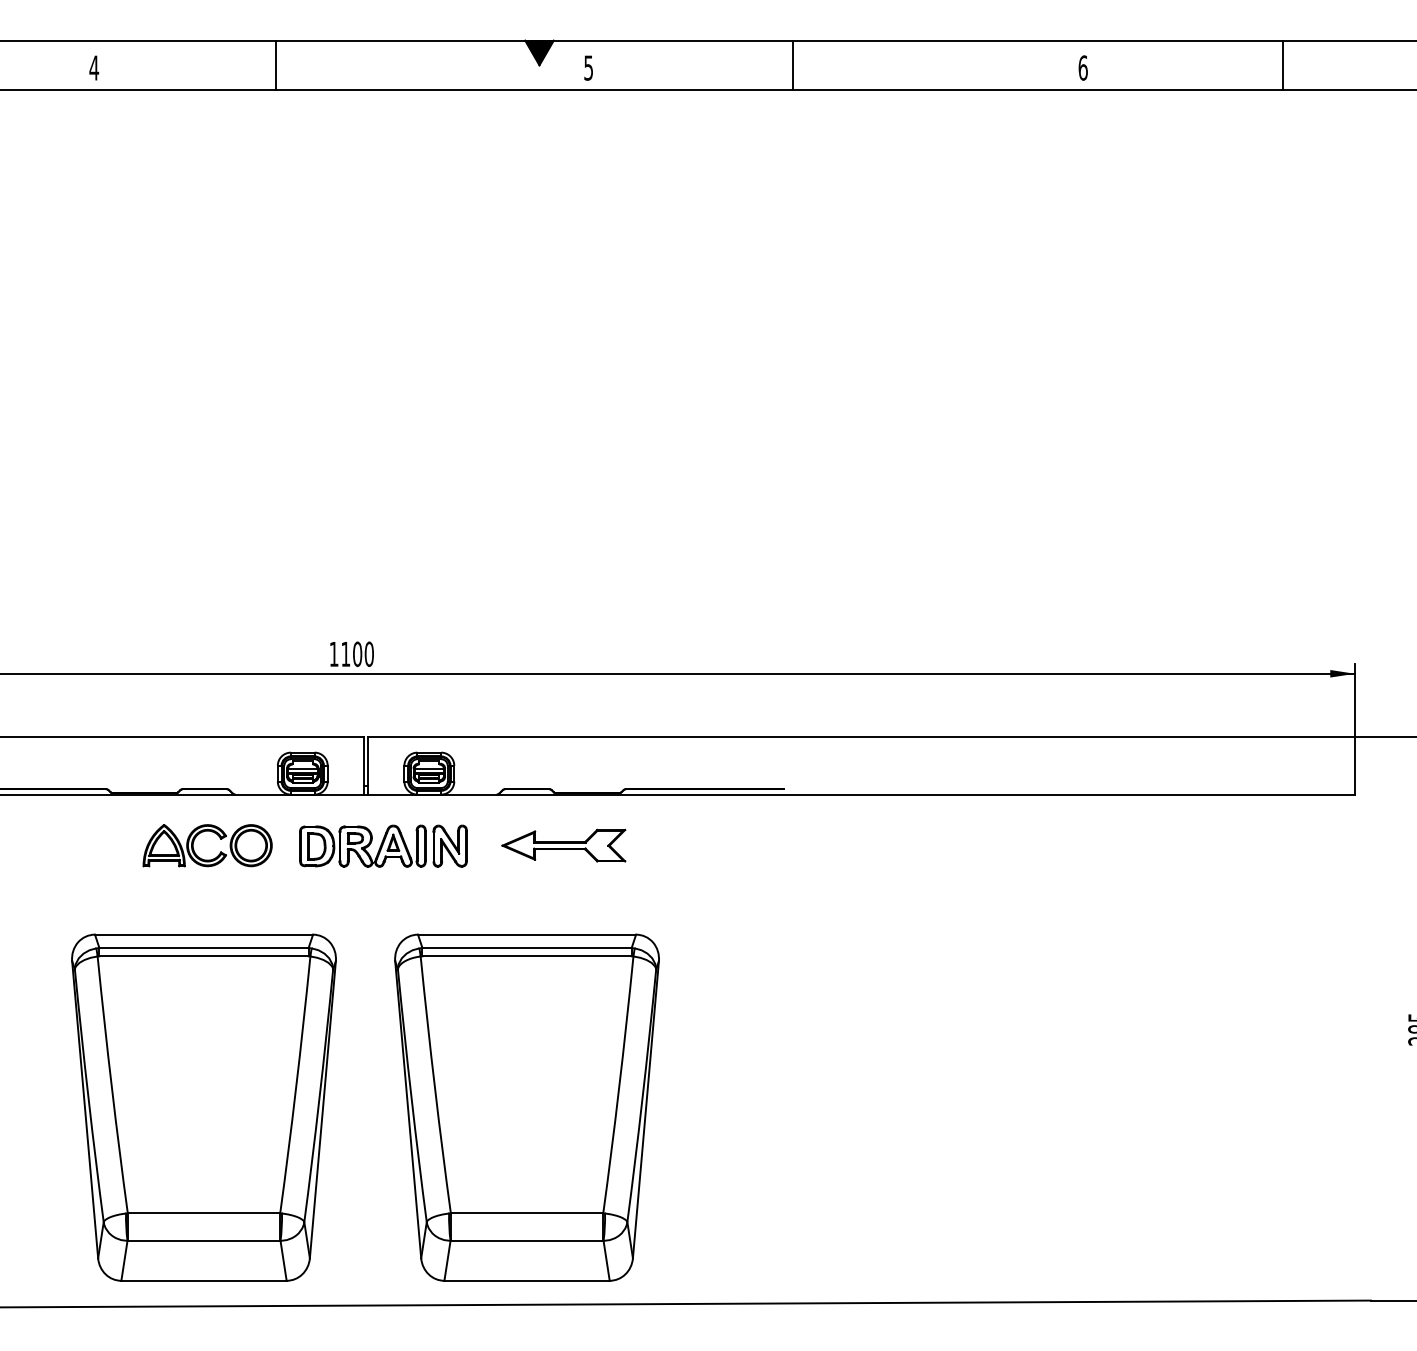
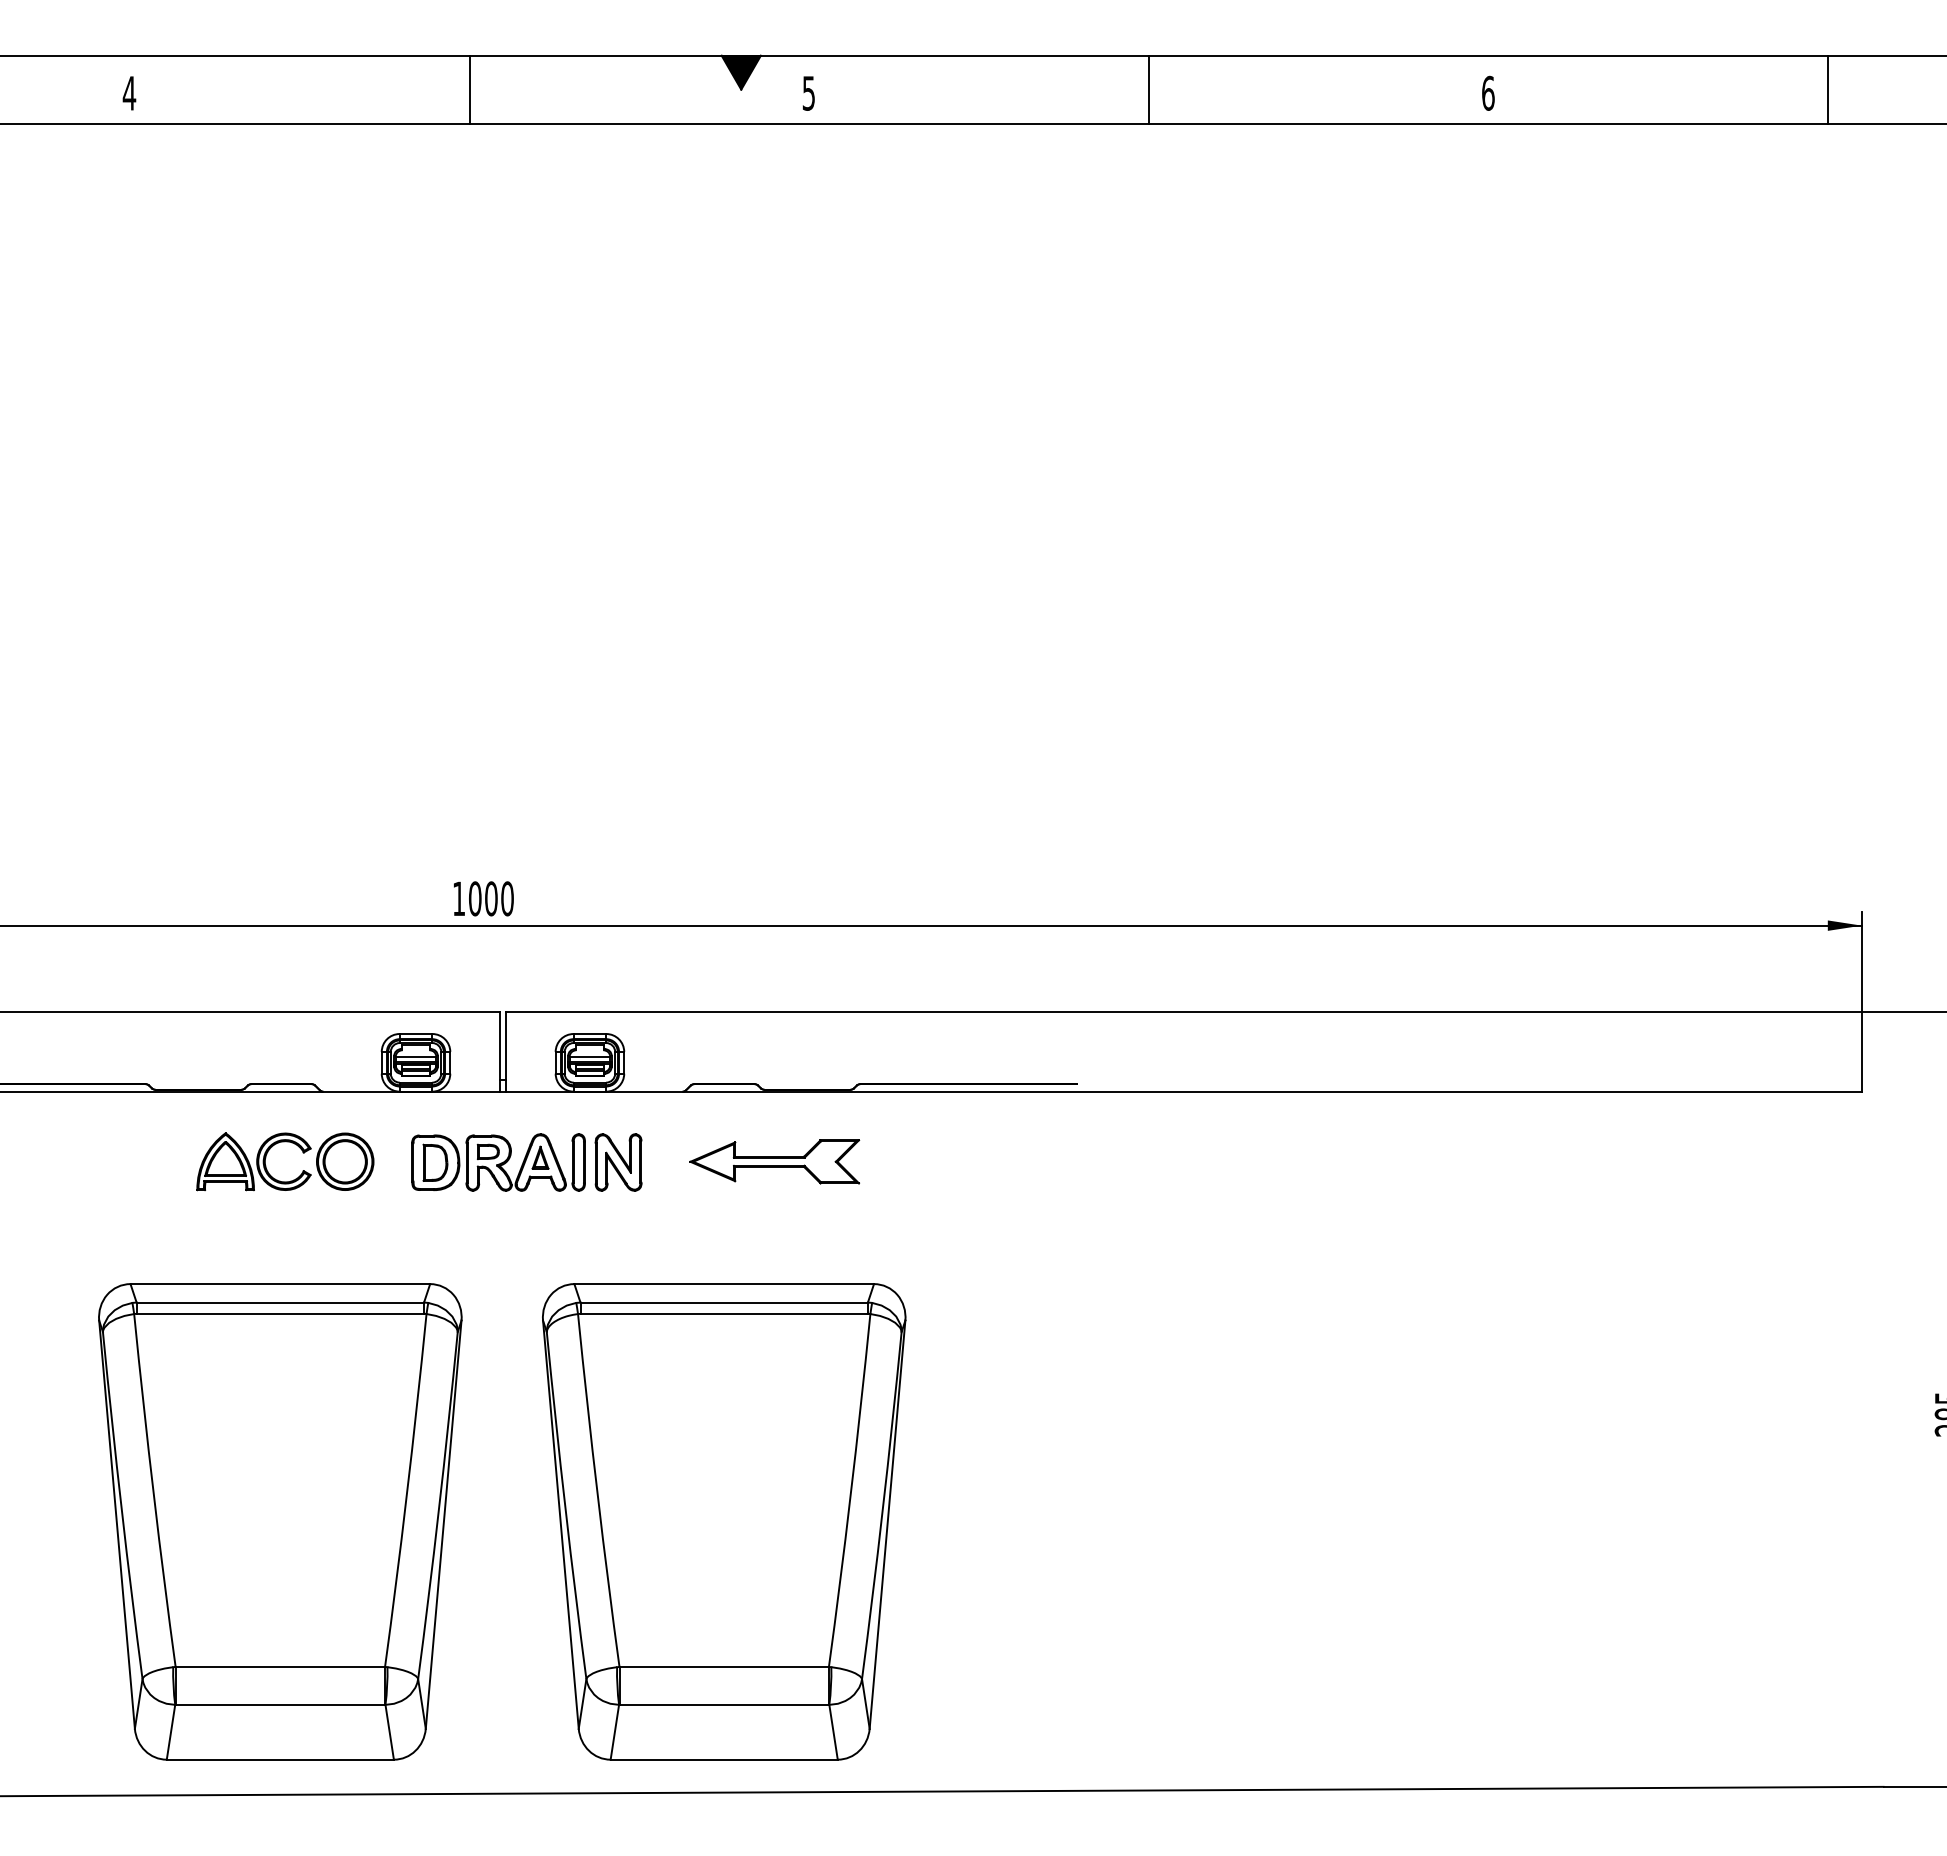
line: (275, 65) -> (469, 89), moved
line: (793, 65) -> (1149, 89), moved
line: (1282, 65) -> (1828, 89), moved
text: (345, 653) -> (474, 897), 1100 -> 1000

